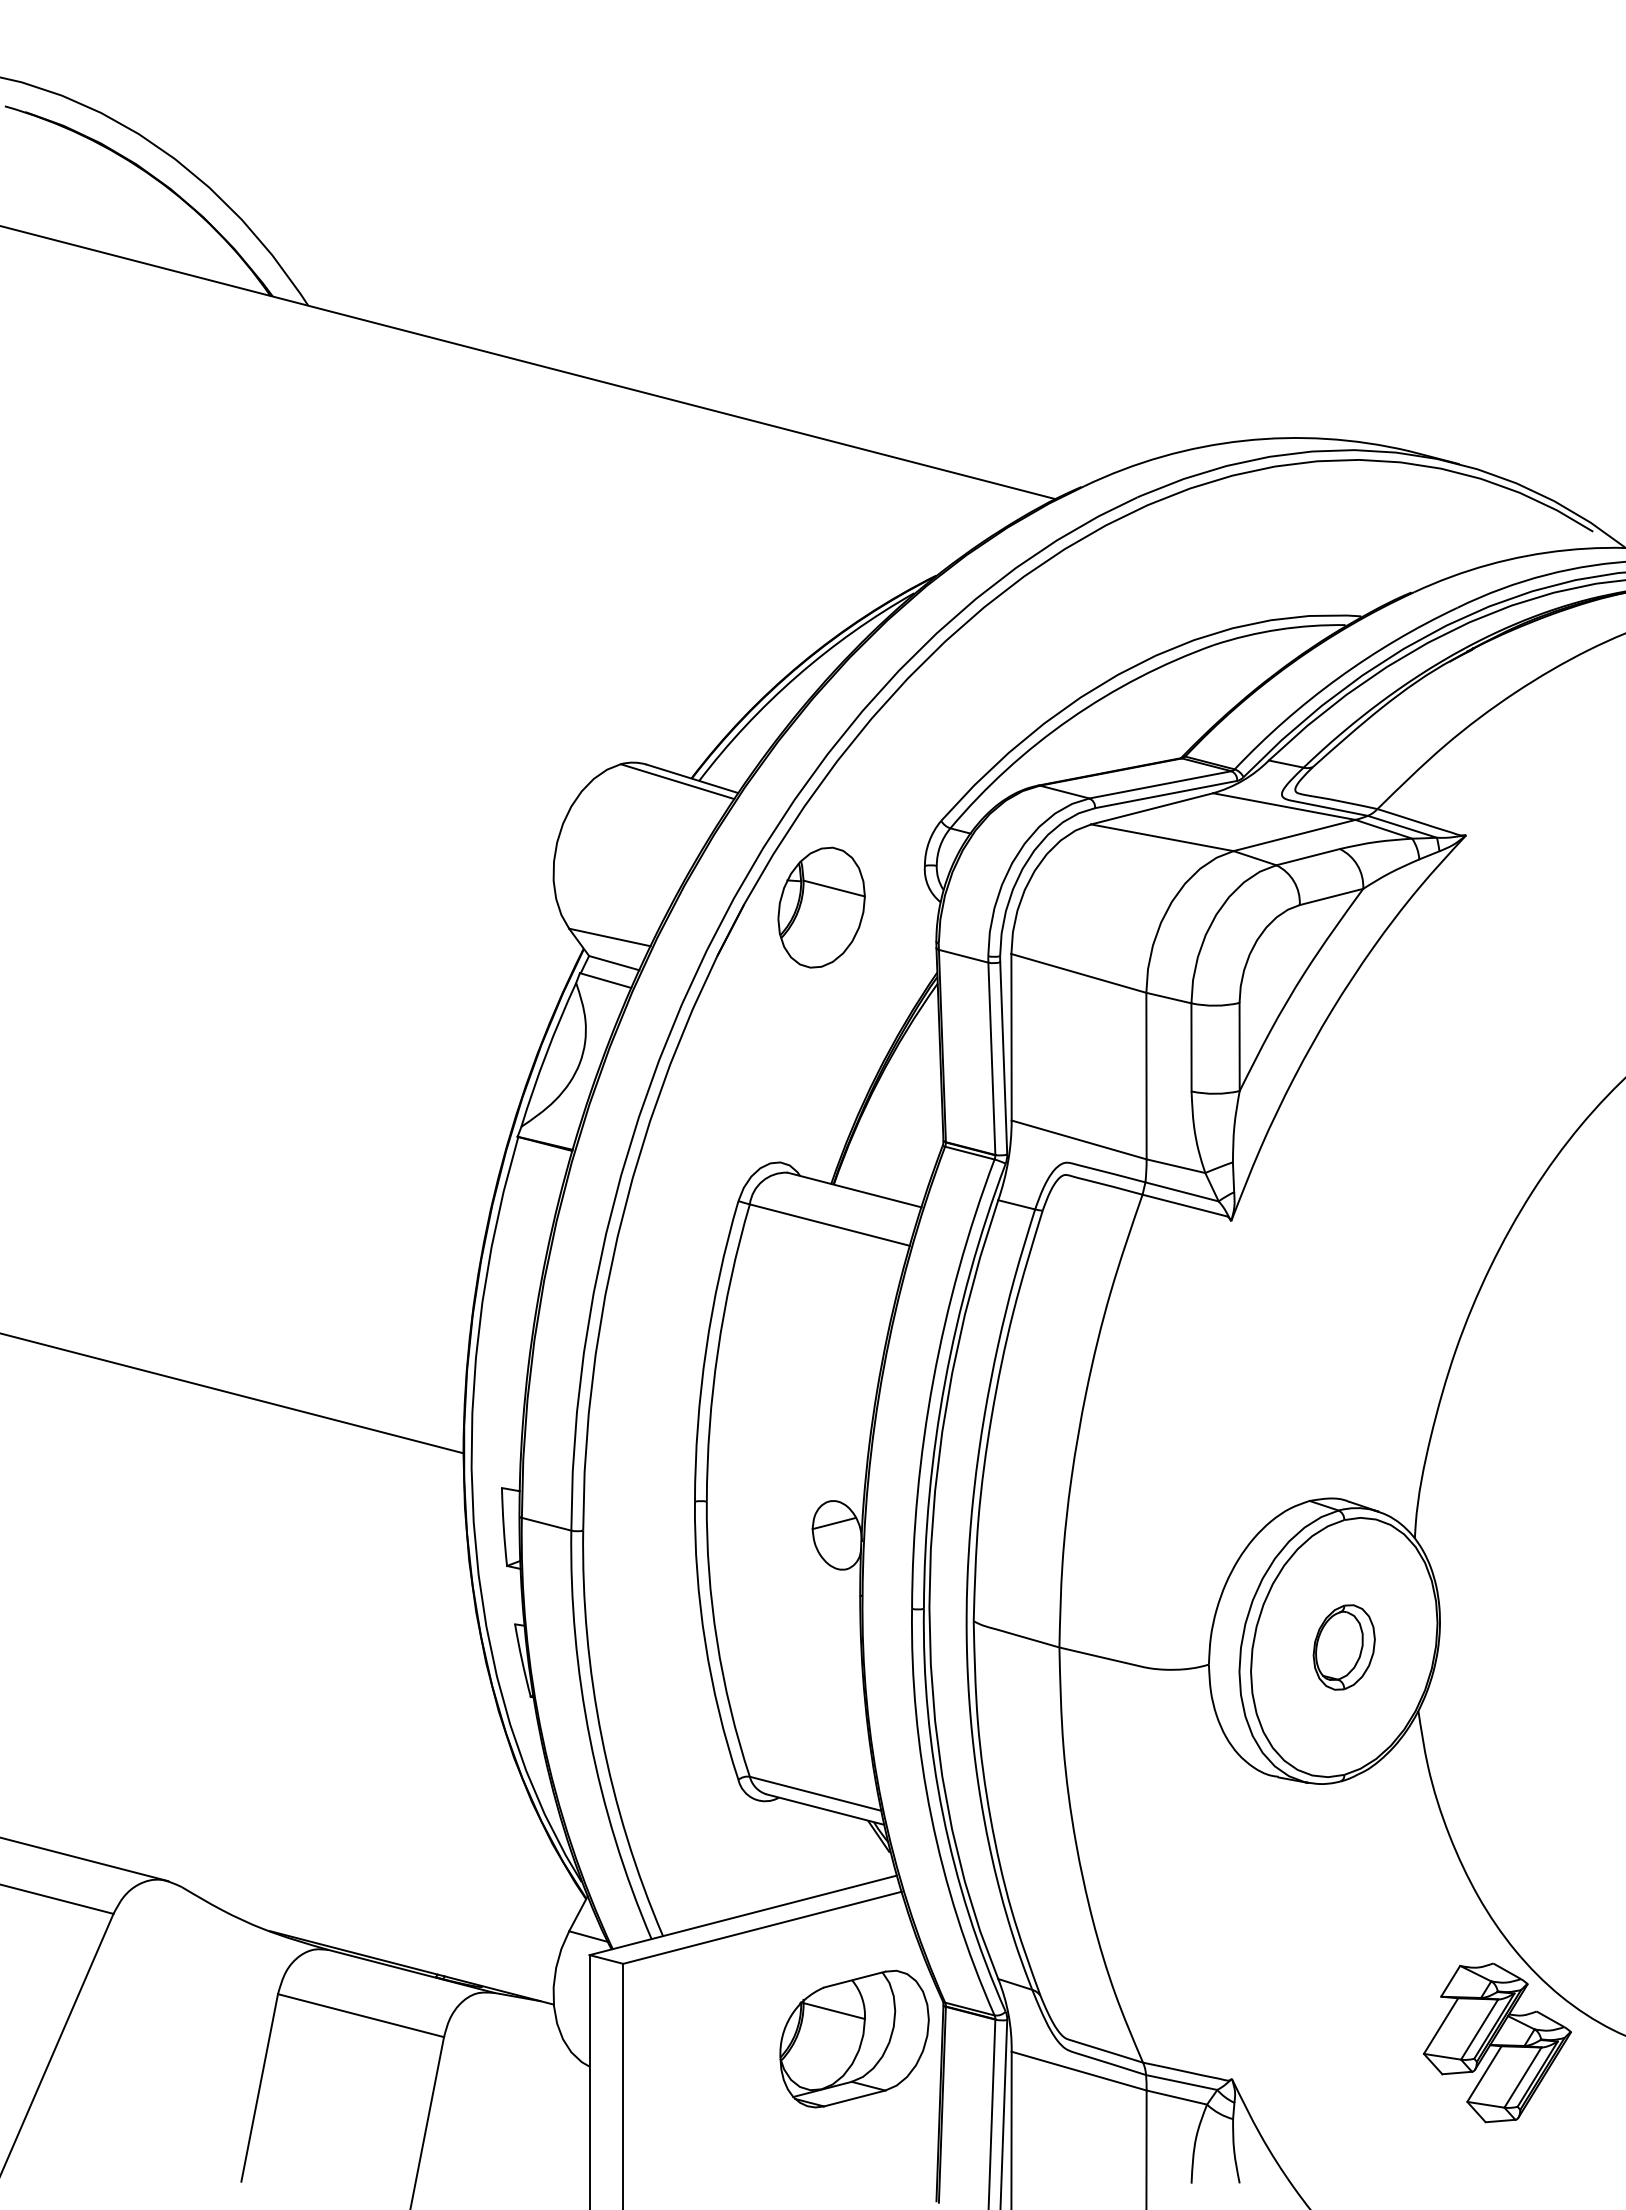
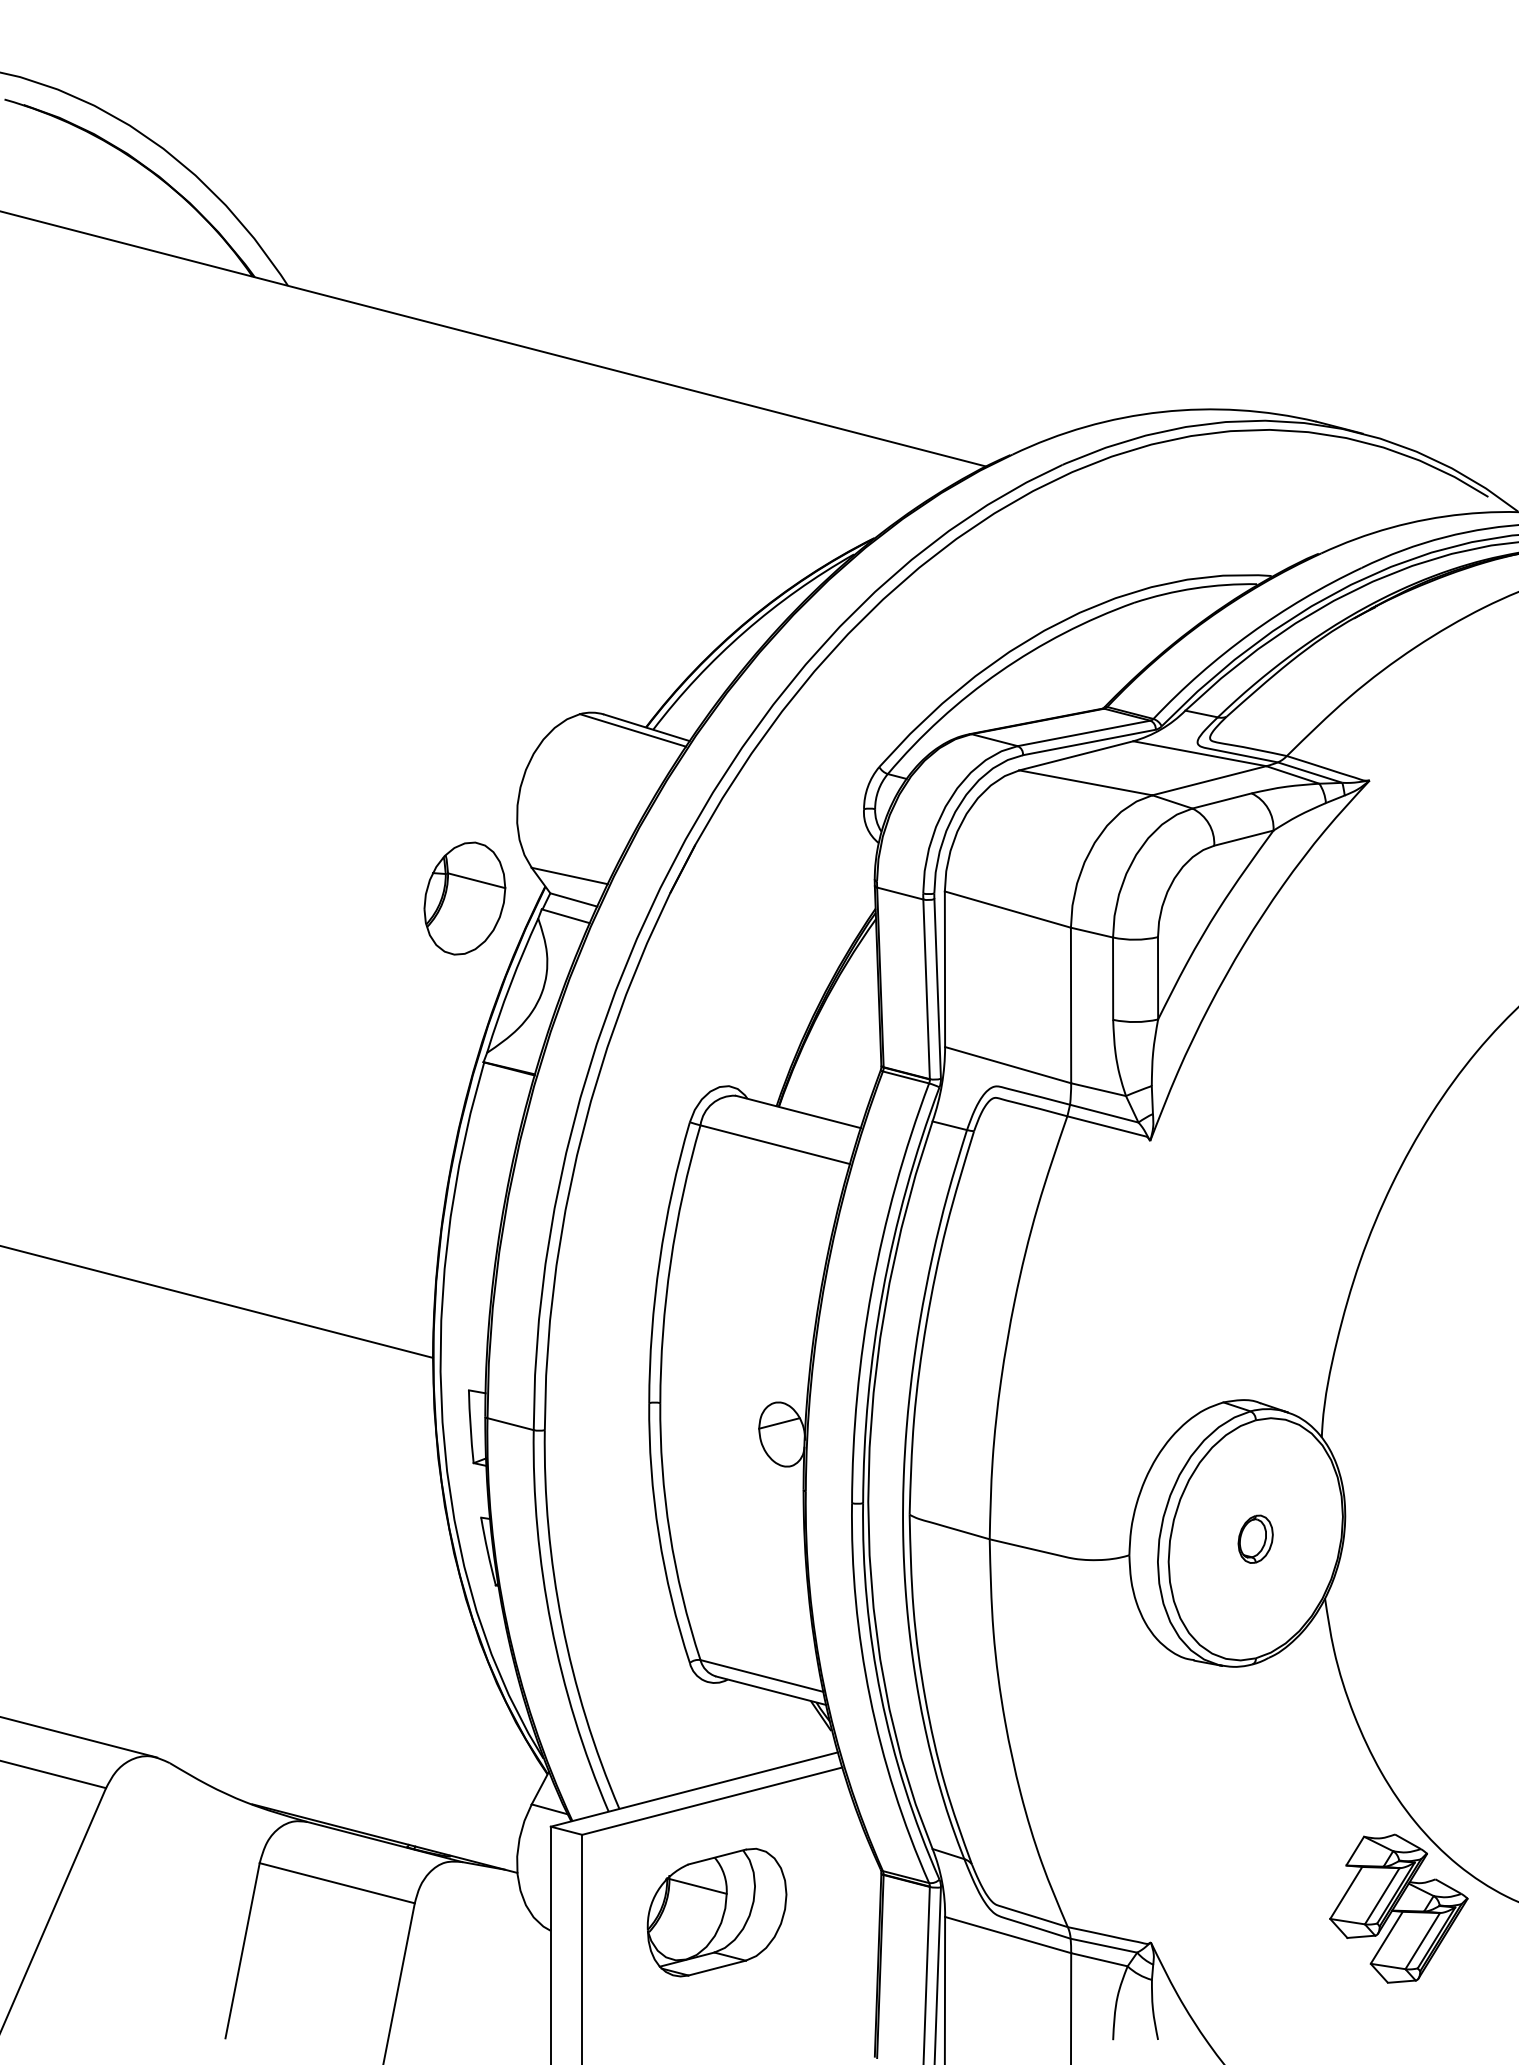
part: (821, 907) -> (464, 898), moved
part: (1343, 1647) -> (1255, 1539), size x0.6
part: (854, 2038) -> (716, 1912), moved

